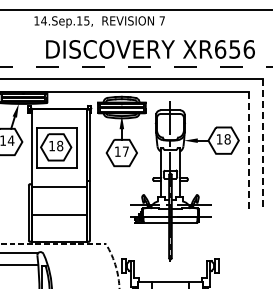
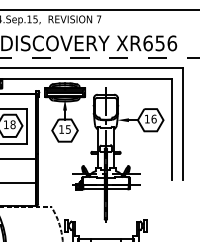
text: (227, 139) -> (153, 119), 18 -> 16
line: (262, 145) -> (183, 124), dashed -> solid
text: (125, 151) -> (68, 129), 17 -> 15
line: (248, 151) -> (171, 129), dashed -> solid

